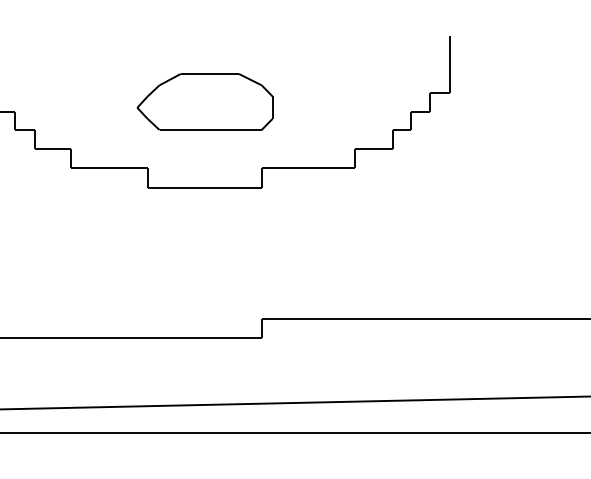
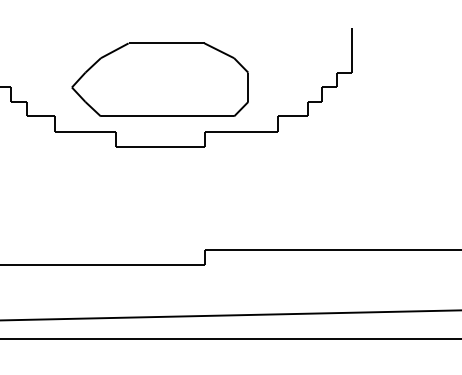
part: (204, 101) -> (159, 79), size x1.67

